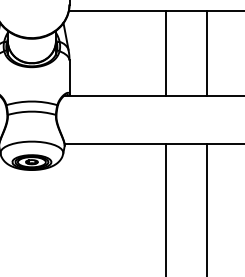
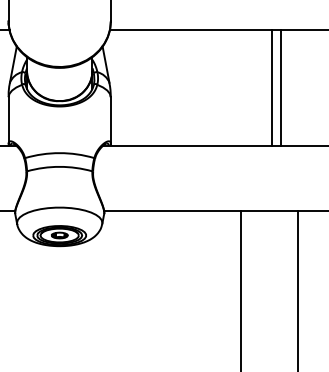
line: (165, 52) -> (280, 86), moved
line: (207, 52) -> (272, 86), moved

